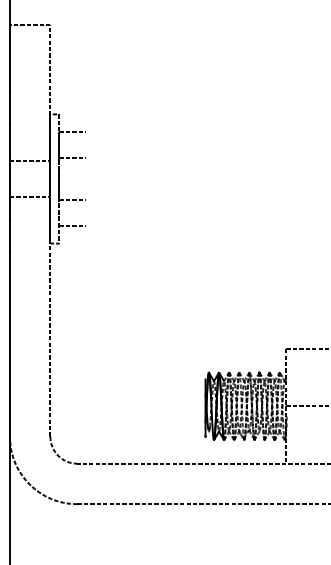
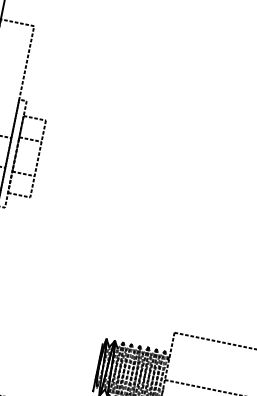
line: (86, 178) -> (38, 158), added

